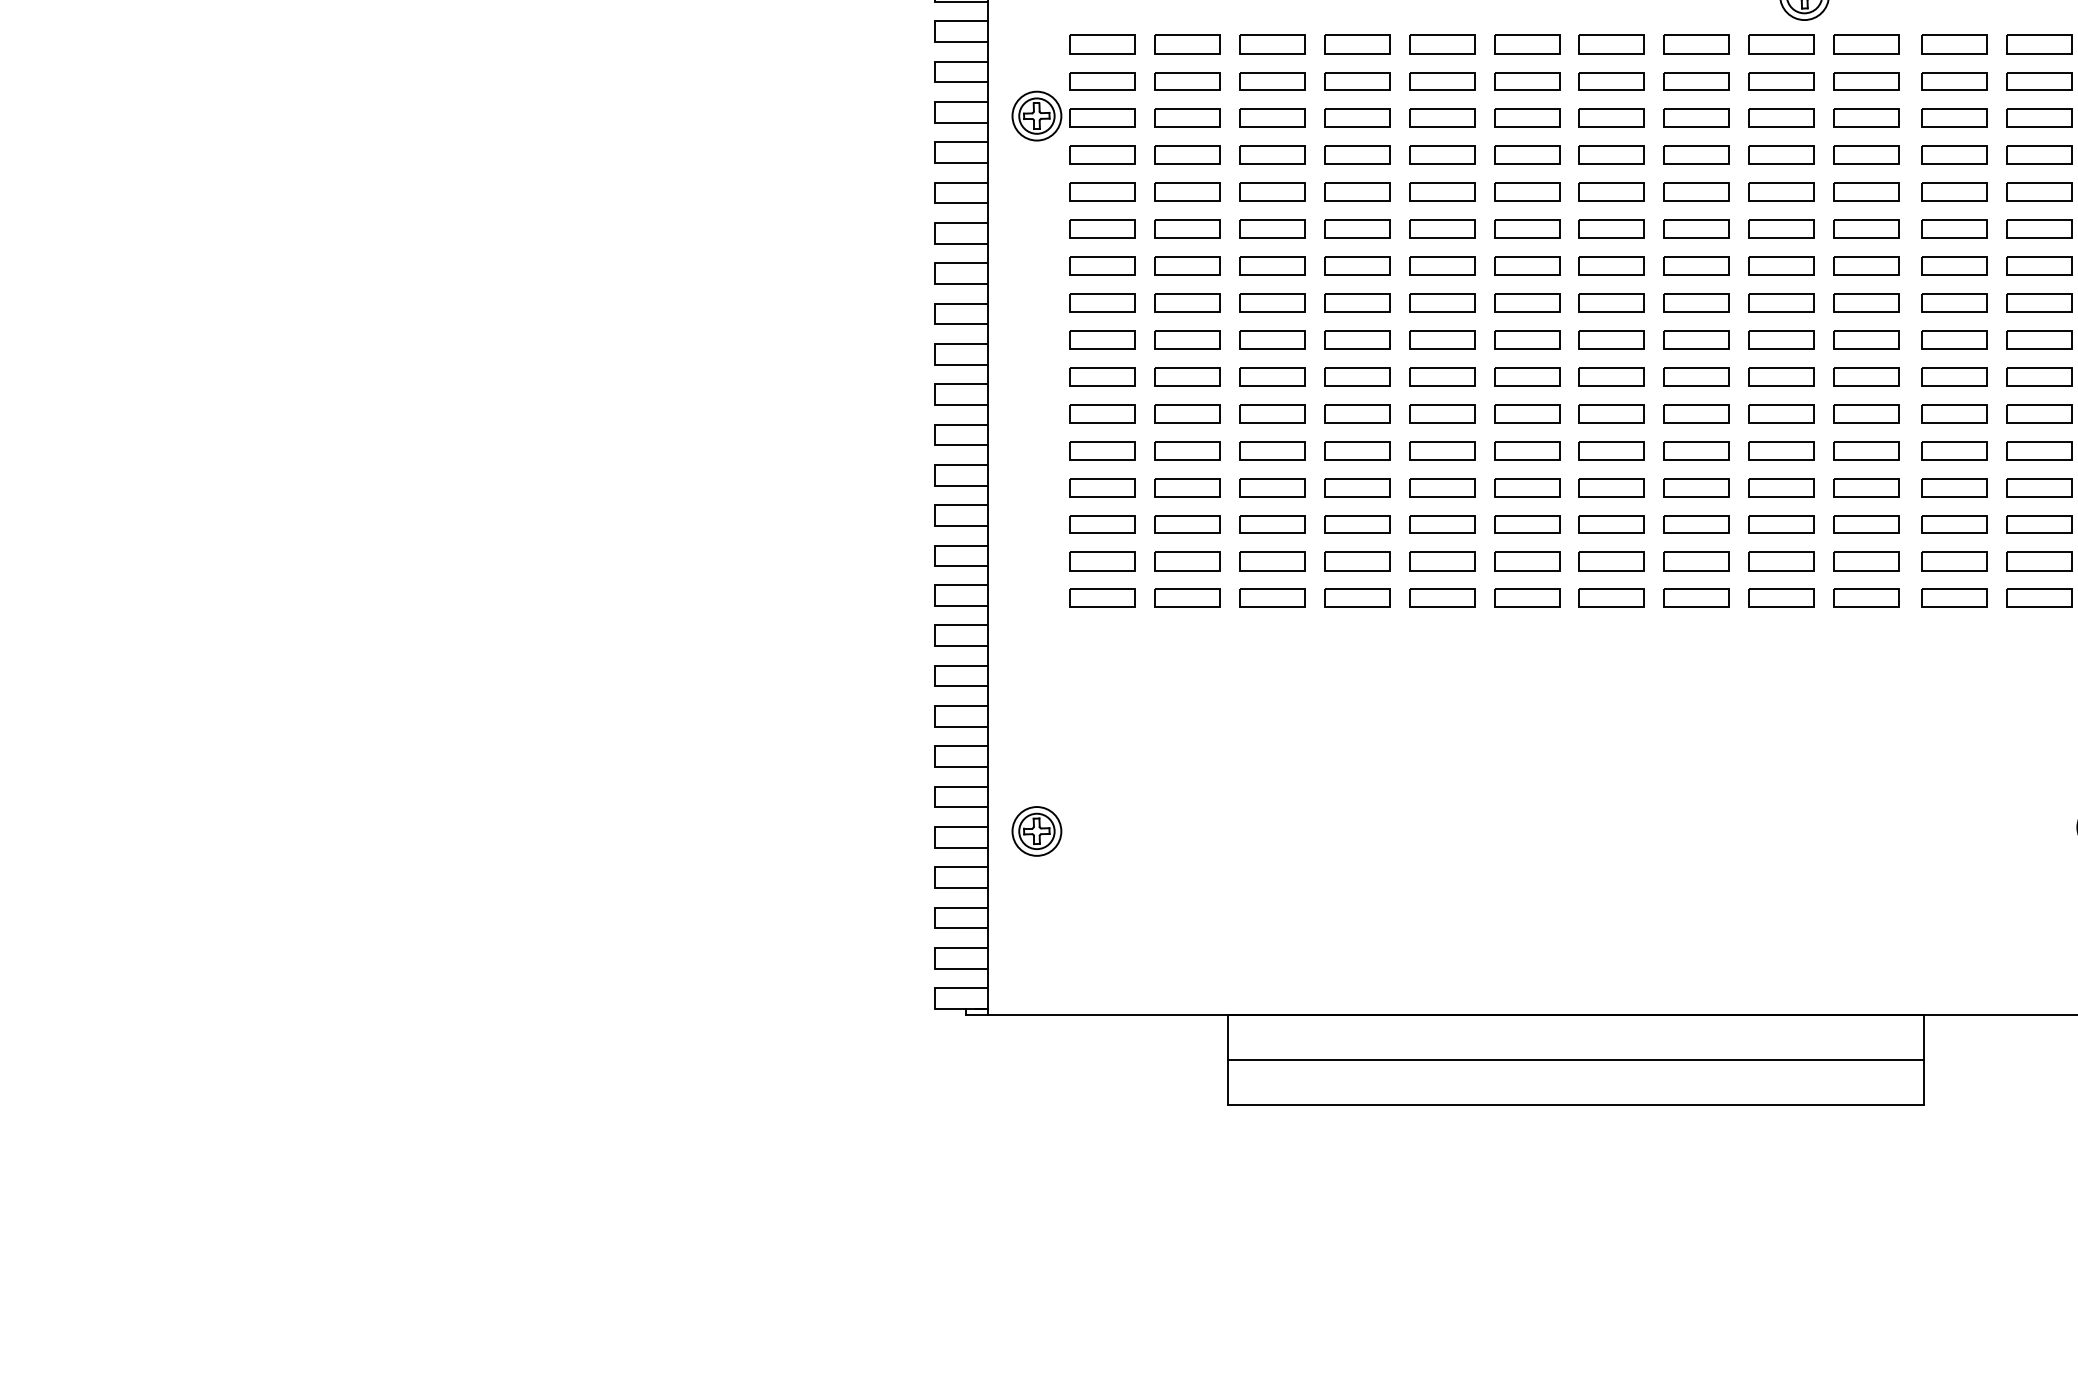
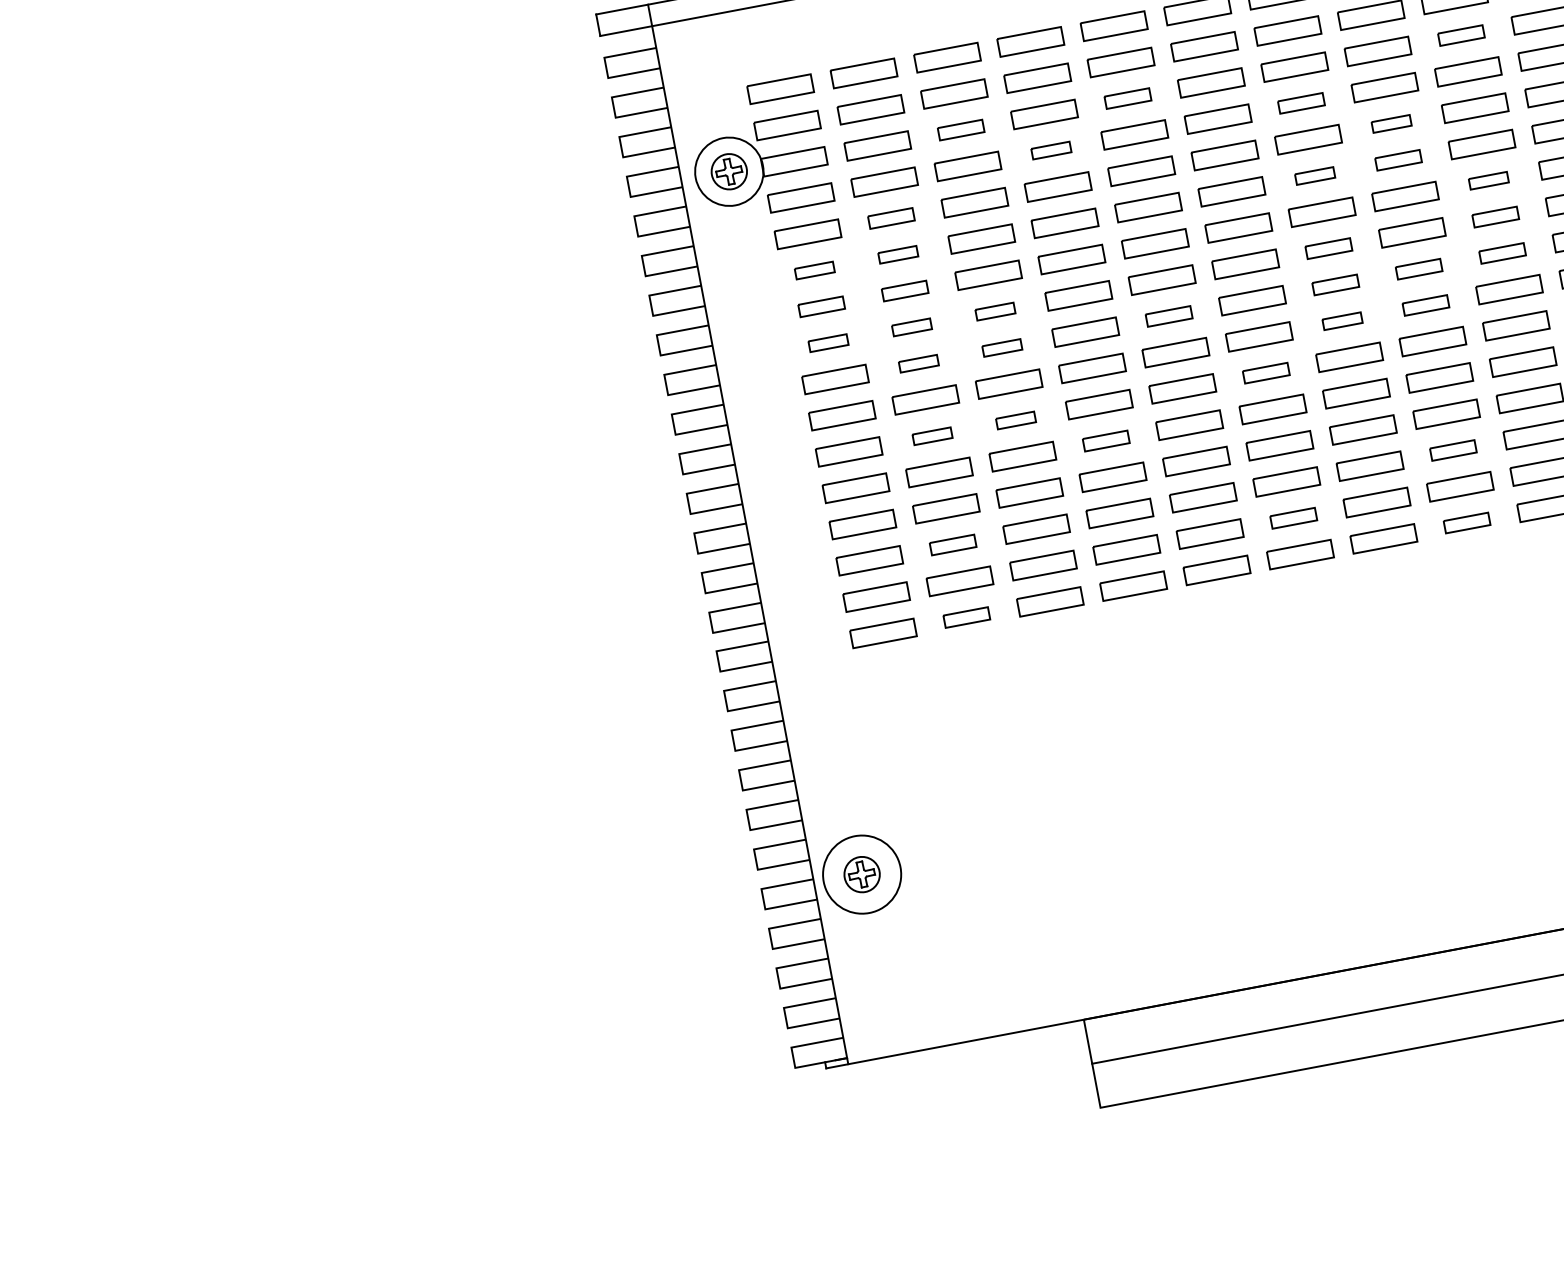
circle: (1036, 115) -> (728, 171), size x1.4
part: (1272, 117) -> (961, 129), size x0.7
part: (1442, 117) -> (1128, 97), size x0.7
part: (1781, 117) -> (1461, 34), size x0.7
part: (1357, 154) -> (1051, 149), size x0.6
part: (1611, 154) -> (1301, 102), size x0.7
part: (1187, 191) -> (891, 217), size x0.7
part: (1696, 191) -> (1391, 123), size x0.6
part: (1102, 228) -> (814, 269), size x0.6
part: (1187, 228) -> (898, 254), size x0.6
part: (1611, 228) -> (1314, 175), size x0.6
part: (1696, 228) -> (1398, 159), size x0.7
part: (1102, 265) -> (821, 306), size x0.7
part: (1187, 265) -> (904, 290), size x0.7
part: (1781, 265) -> (1488, 180), size x0.6
part: (1102, 302) -> (828, 342), size x0.6
part: (1187, 302) -> (911, 326), size x0.6
part: (1272, 302) -> (995, 311), size x0.6
part: (1611, 302) -> (1328, 248), size x0.7
part: (1781, 302) -> (1495, 216), size x0.7
part: (1187, 339) -> (918, 363), size x0.6
part: (1272, 339) -> (1002, 347), size x0.6
part: (1442, 339) -> (1169, 315), size x0.7
part: (1611, 339) -> (1335, 284), size x0.7
part: (1696, 339) -> (1418, 268), size x0.7
part: (1781, 339) -> (1502, 252), size x0.7
part: (1611, 376) -> (1342, 320), size x0.6
part: (1696, 376) -> (1425, 305), size x0.7
part: (1187, 413) -> (932, 435), size x0.6
part: (1272, 413) -> (1015, 420), size x0.6
part: (1527, 413) -> (1266, 372), size x0.7
part: (1357, 450) -> (1106, 440), size x0.7
part: (1187, 524) -> (953, 545), size x0.7
part: (1696, 524) -> (1453, 450), size x0.7
part: (1527, 561) -> (1294, 518), size x0.7
part: (1187, 597) -> (966, 616), size x0.7
part: (1696, 597) -> (1466, 522), size x0.7
circle: (1036, 831) -> (861, 874), size x1.6

